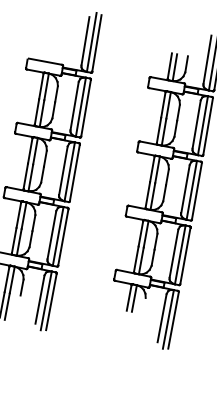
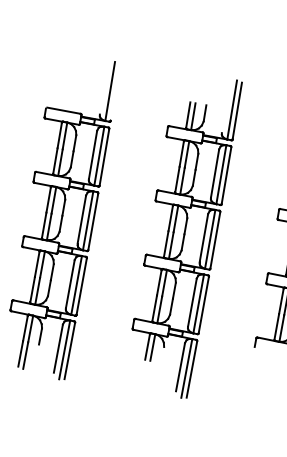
line: (85, 41) -> (103, 90), removed
line: (96, 43) -> (114, 92), removed
line: (207, 59) -> (225, 108), removed

